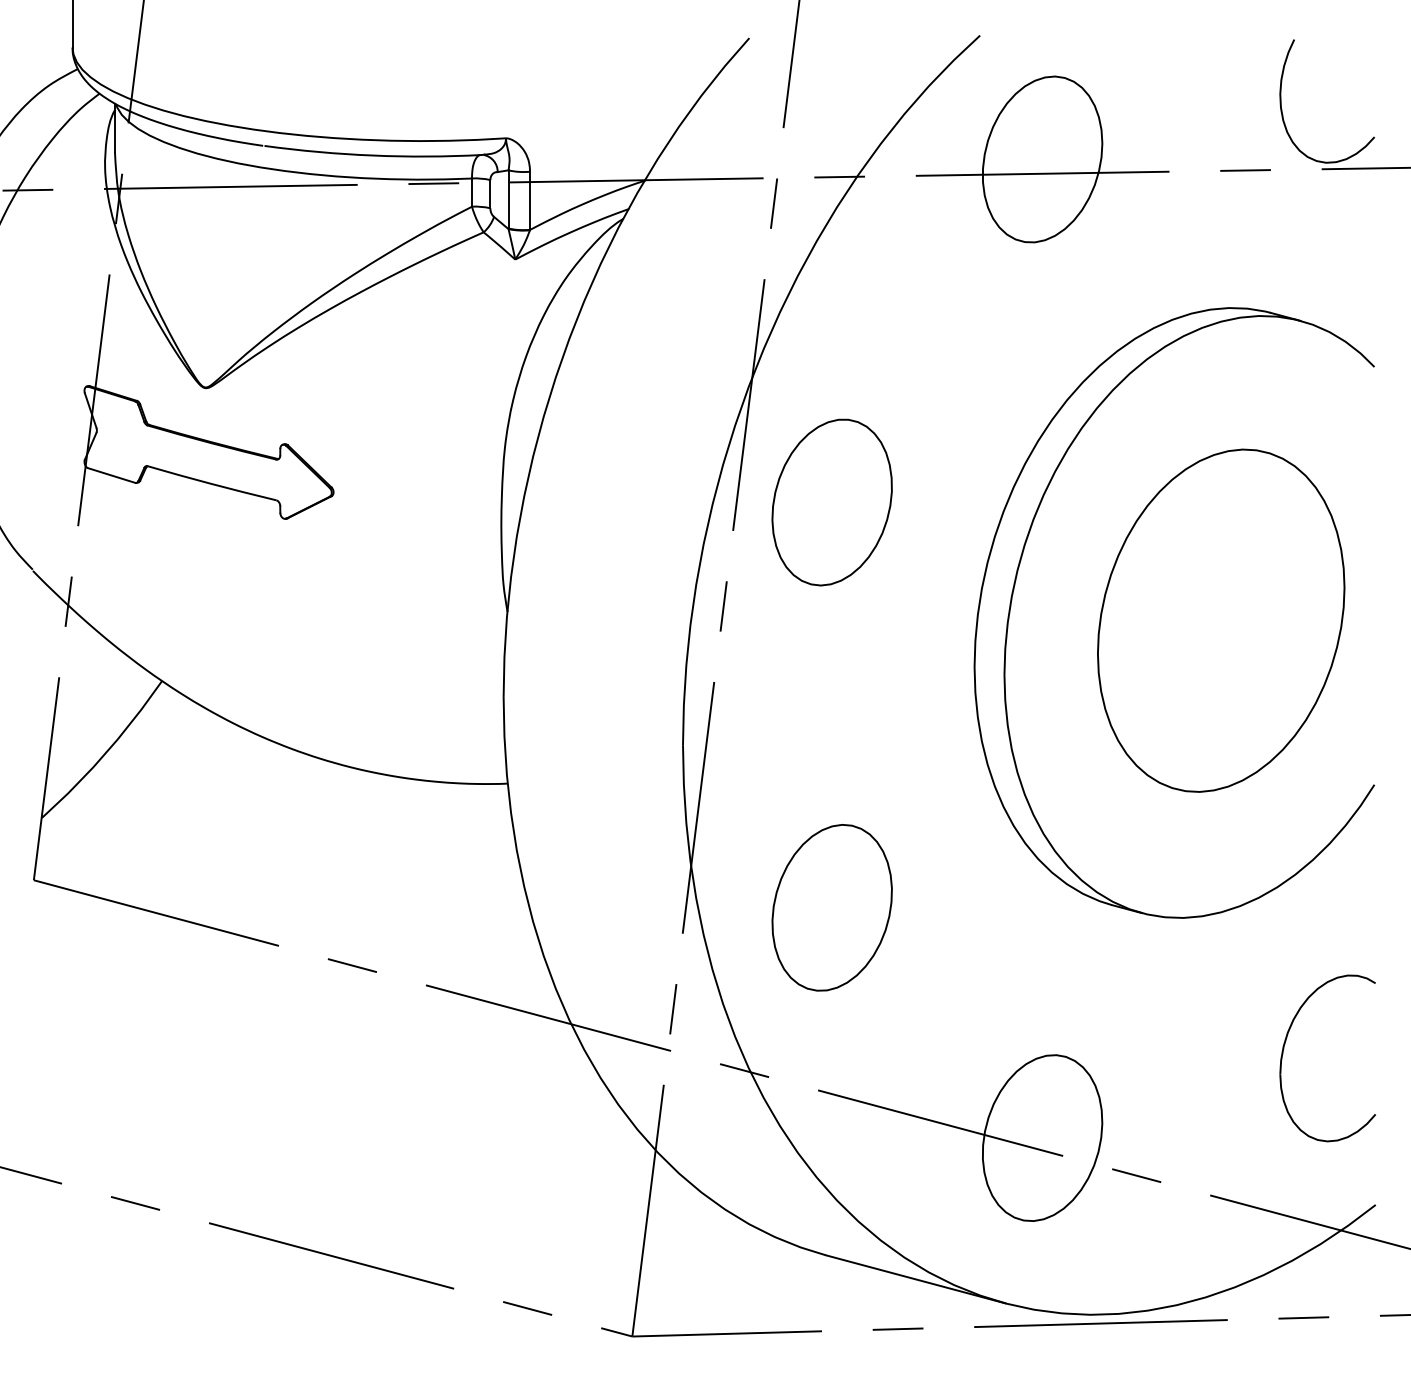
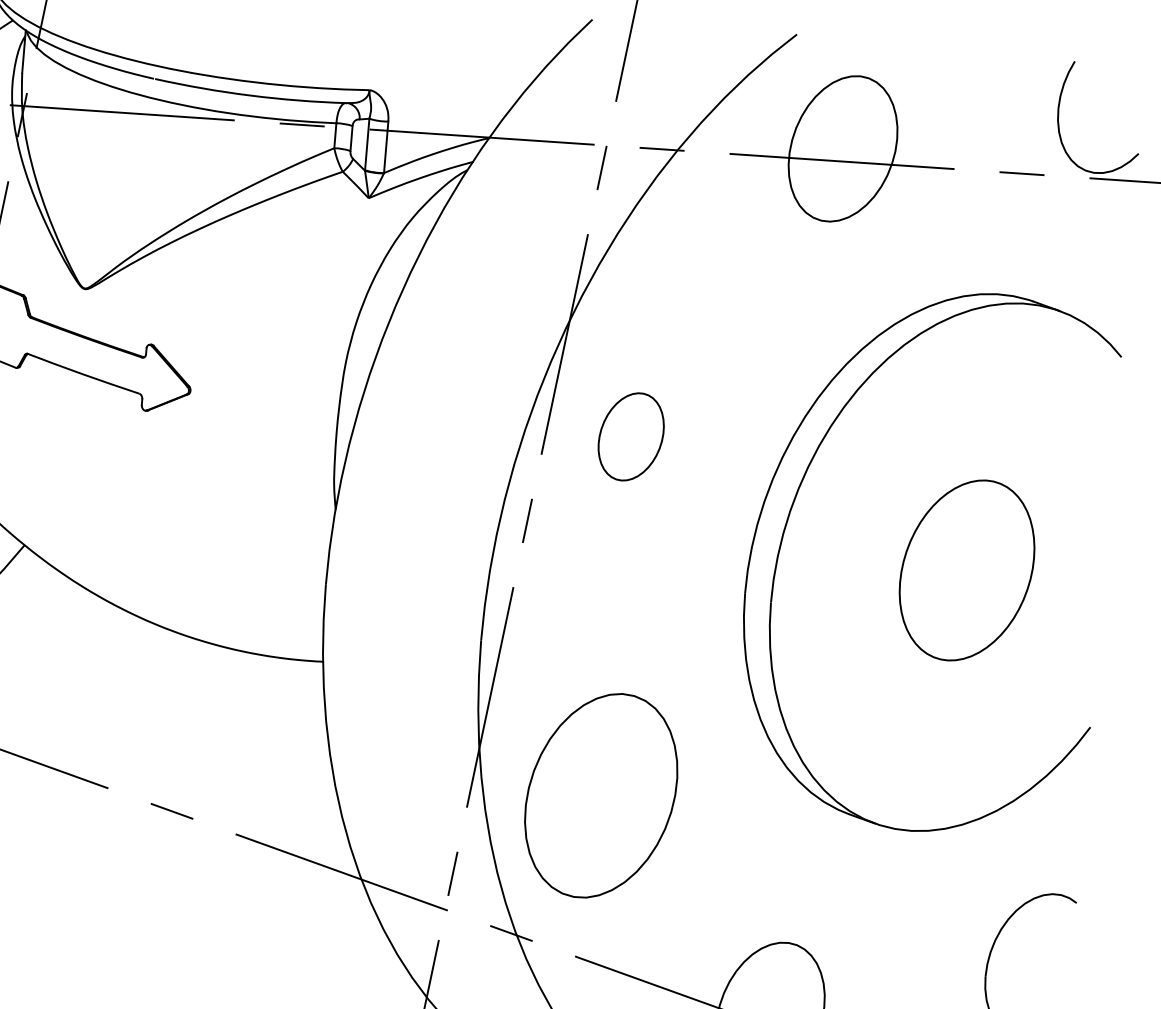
part: (831, 502) -> (630, 436), size x0.6
part: (1221, 620) -> (967, 570), size x0.6
part: (831, 907) -> (600, 795), size x1.4

